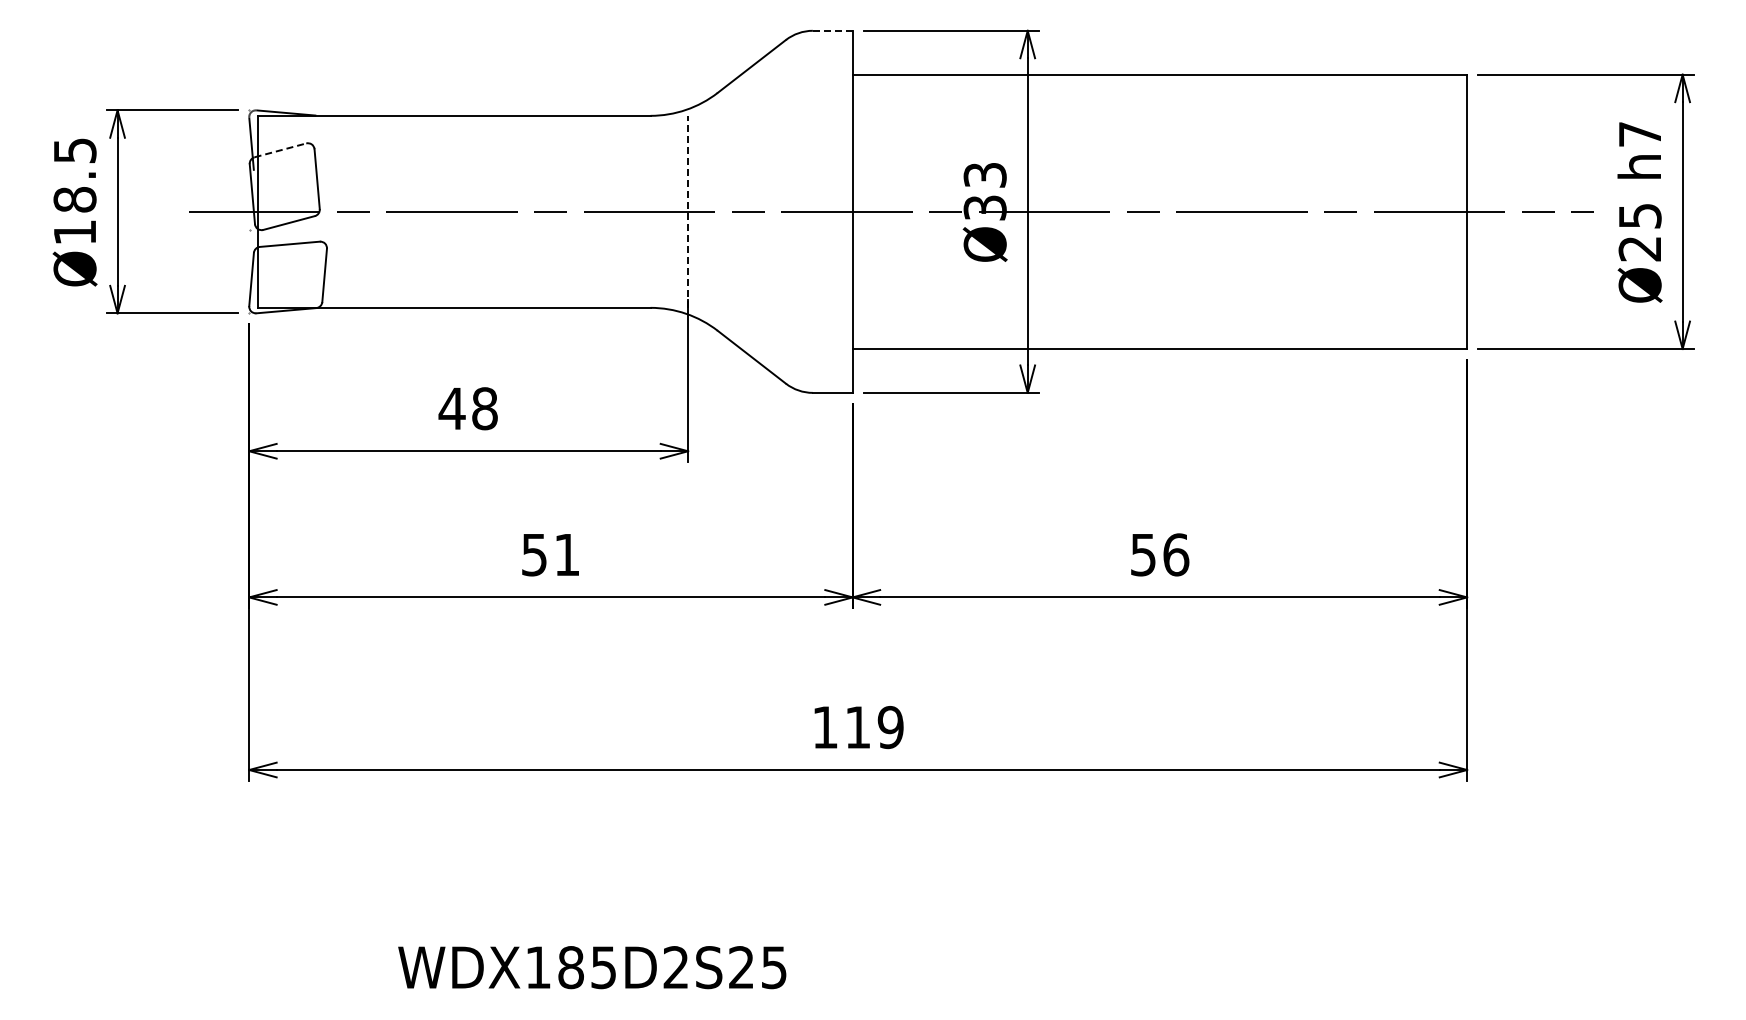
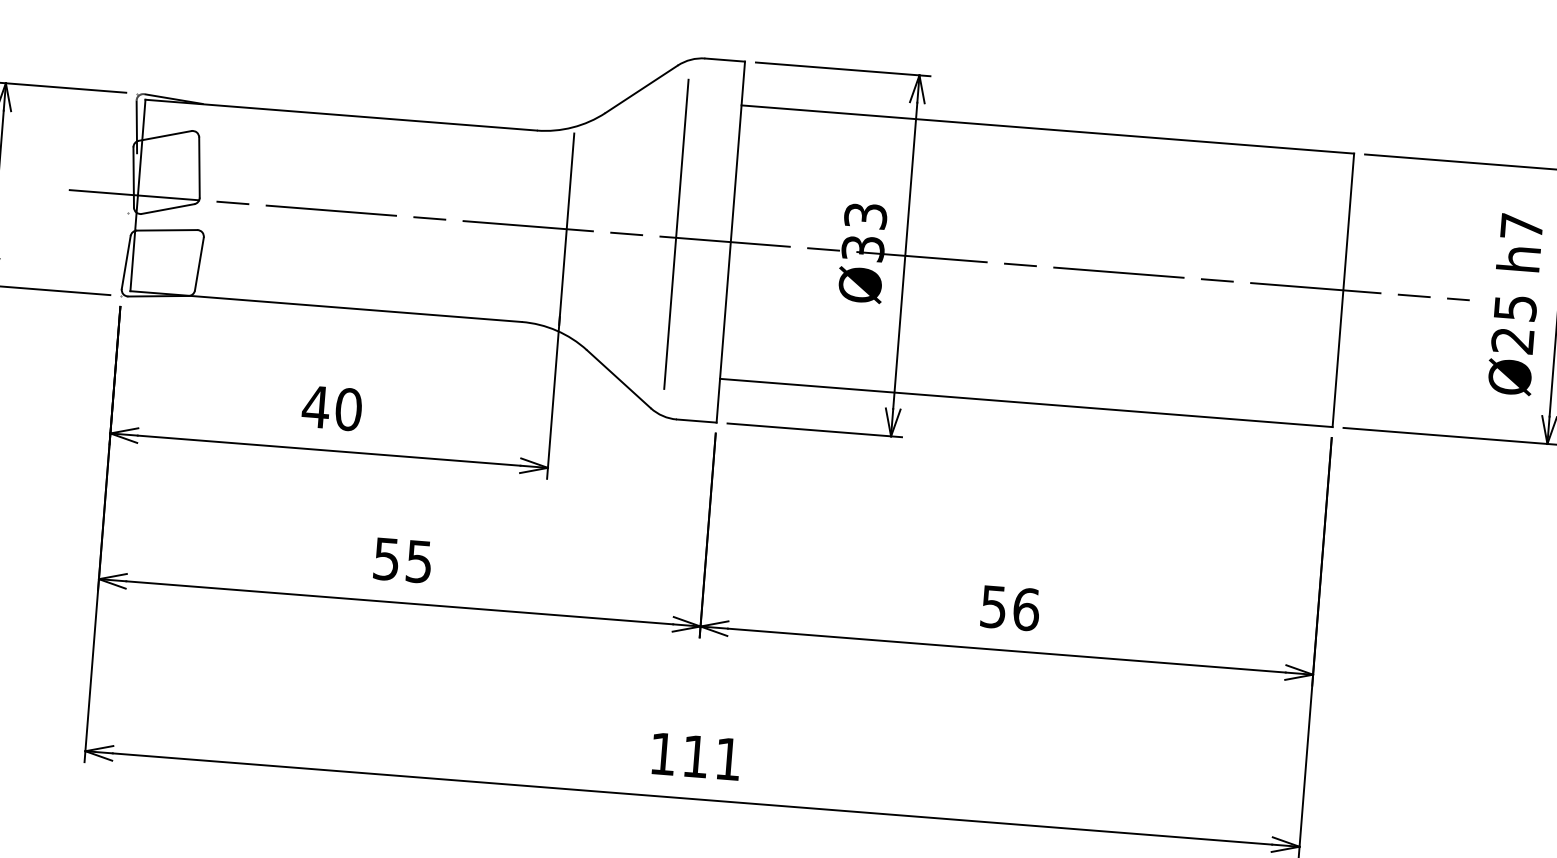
line: (832, 30) -> (724, 59), dashed -> solid
line: (280, 150) -> (165, 136), dashed -> solid
line: (797, 208) -> (676, 234), added
line: (688, 211) -> (567, 228), dashed -> solid
text: (484, 408) -> (348, 409), 48 -> 40
text: (567, 555) -> (419, 562), 51 -> 55
text: (890, 727) -> (728, 759), 119 -> 111

